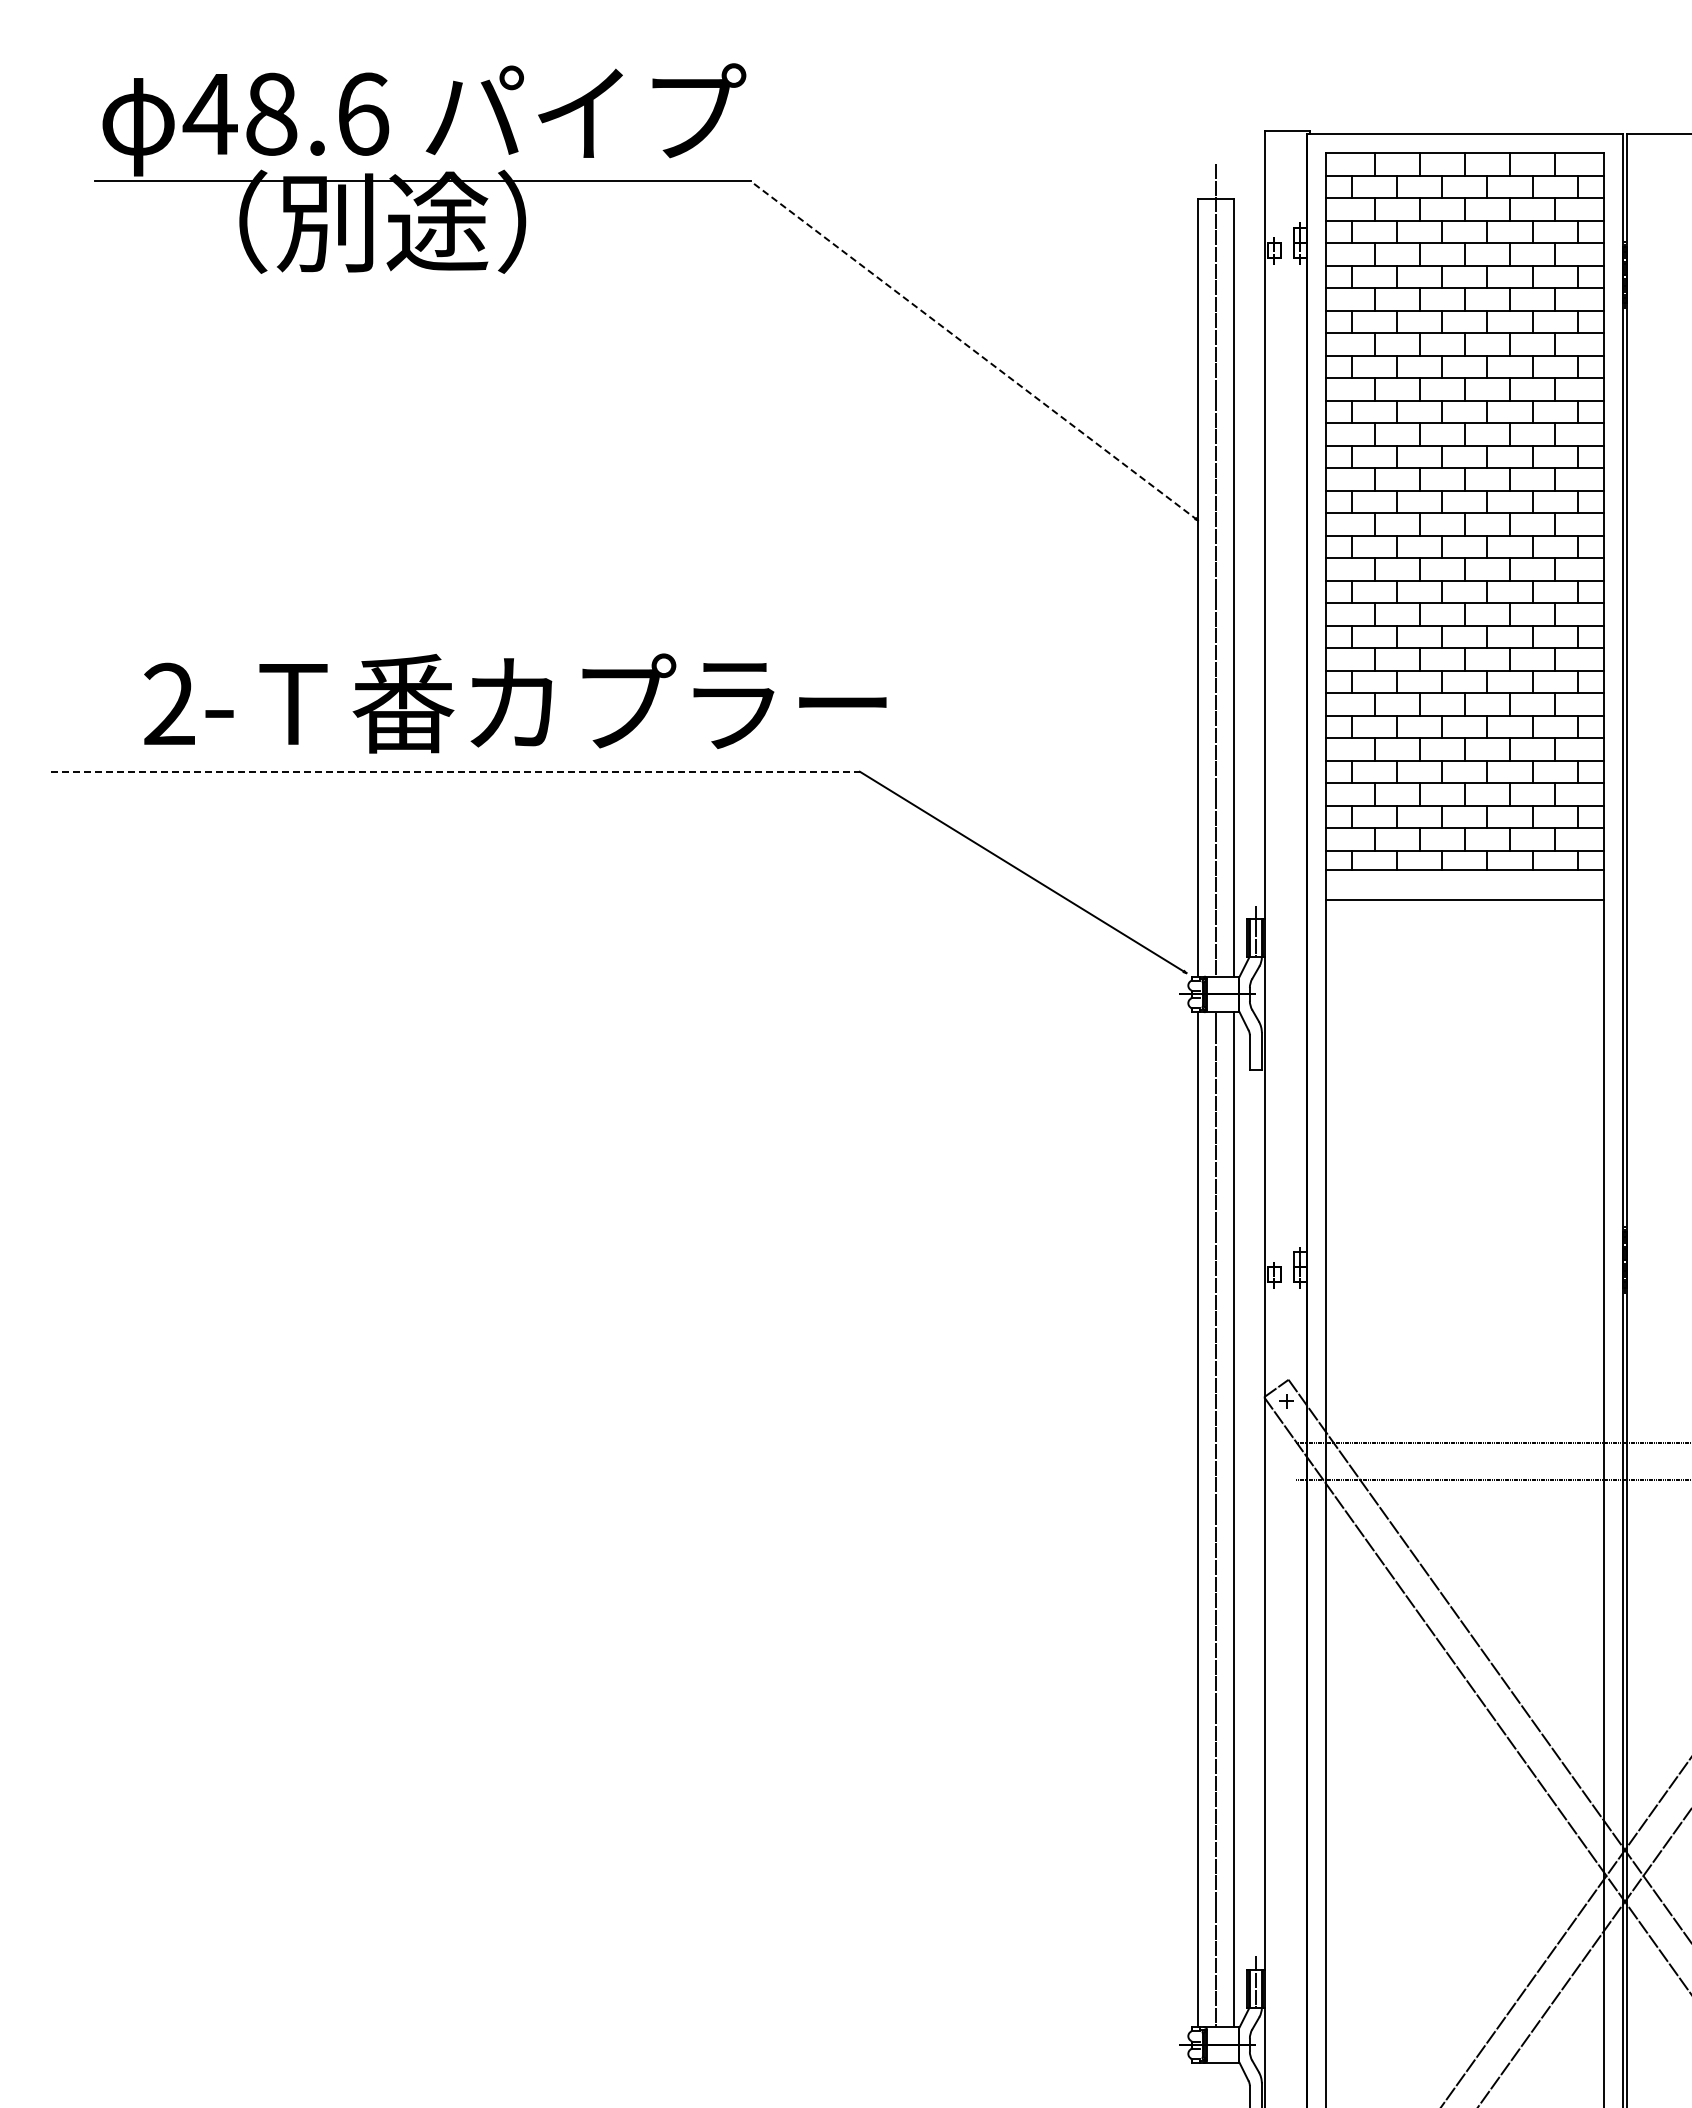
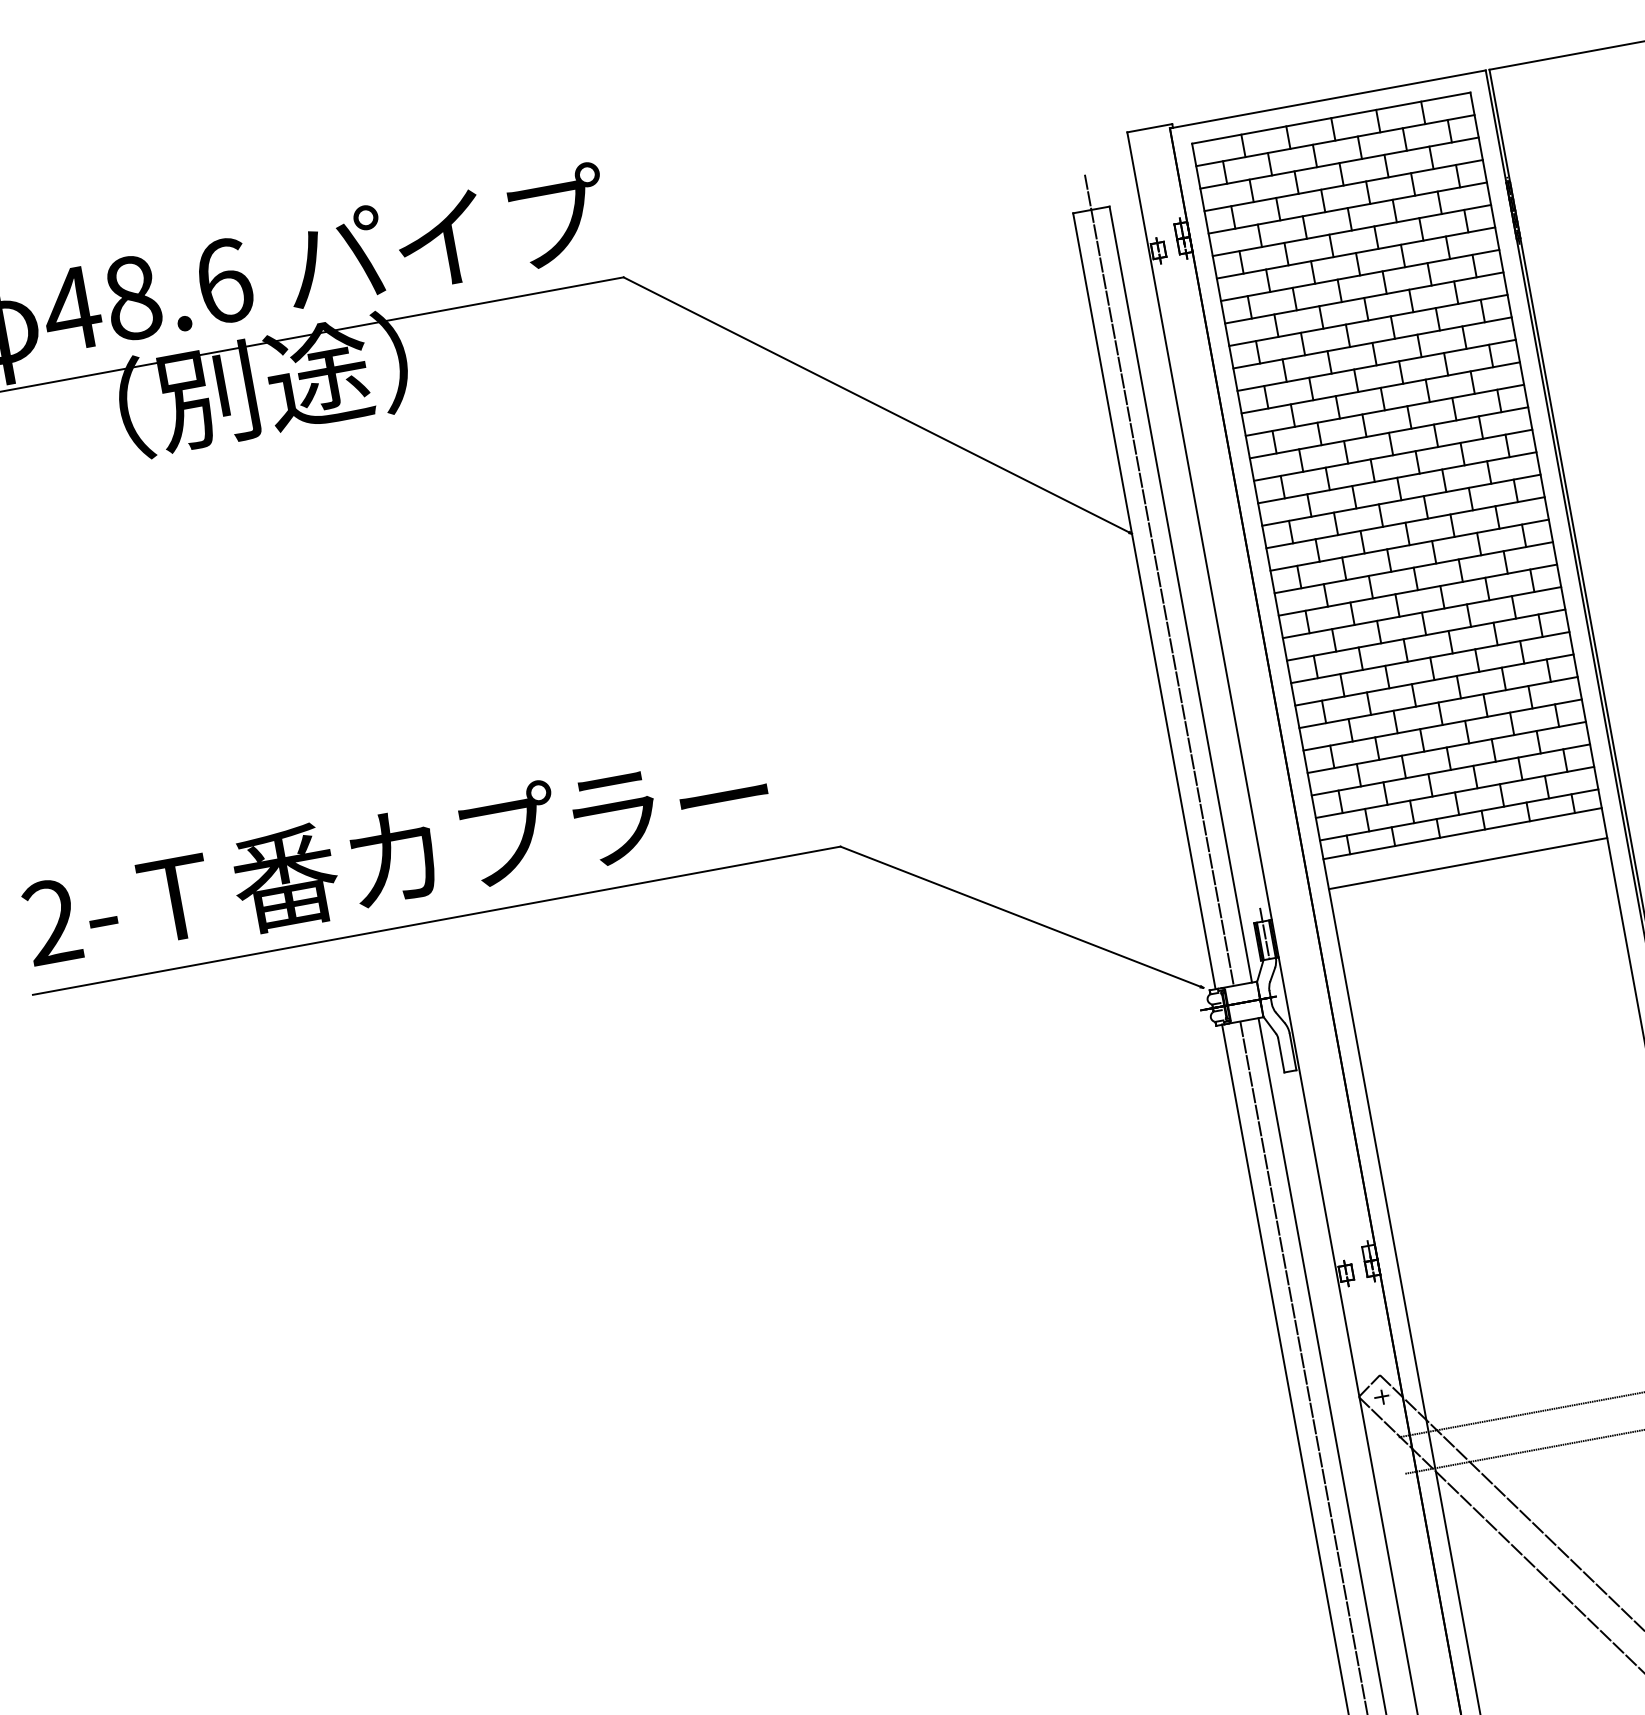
line: (974, 350) -> (877, 405), dashed -> solid
text: (515, 703) -> (397, 857), moved
line: (455, 771) -> (436, 920), dashed -> solid

